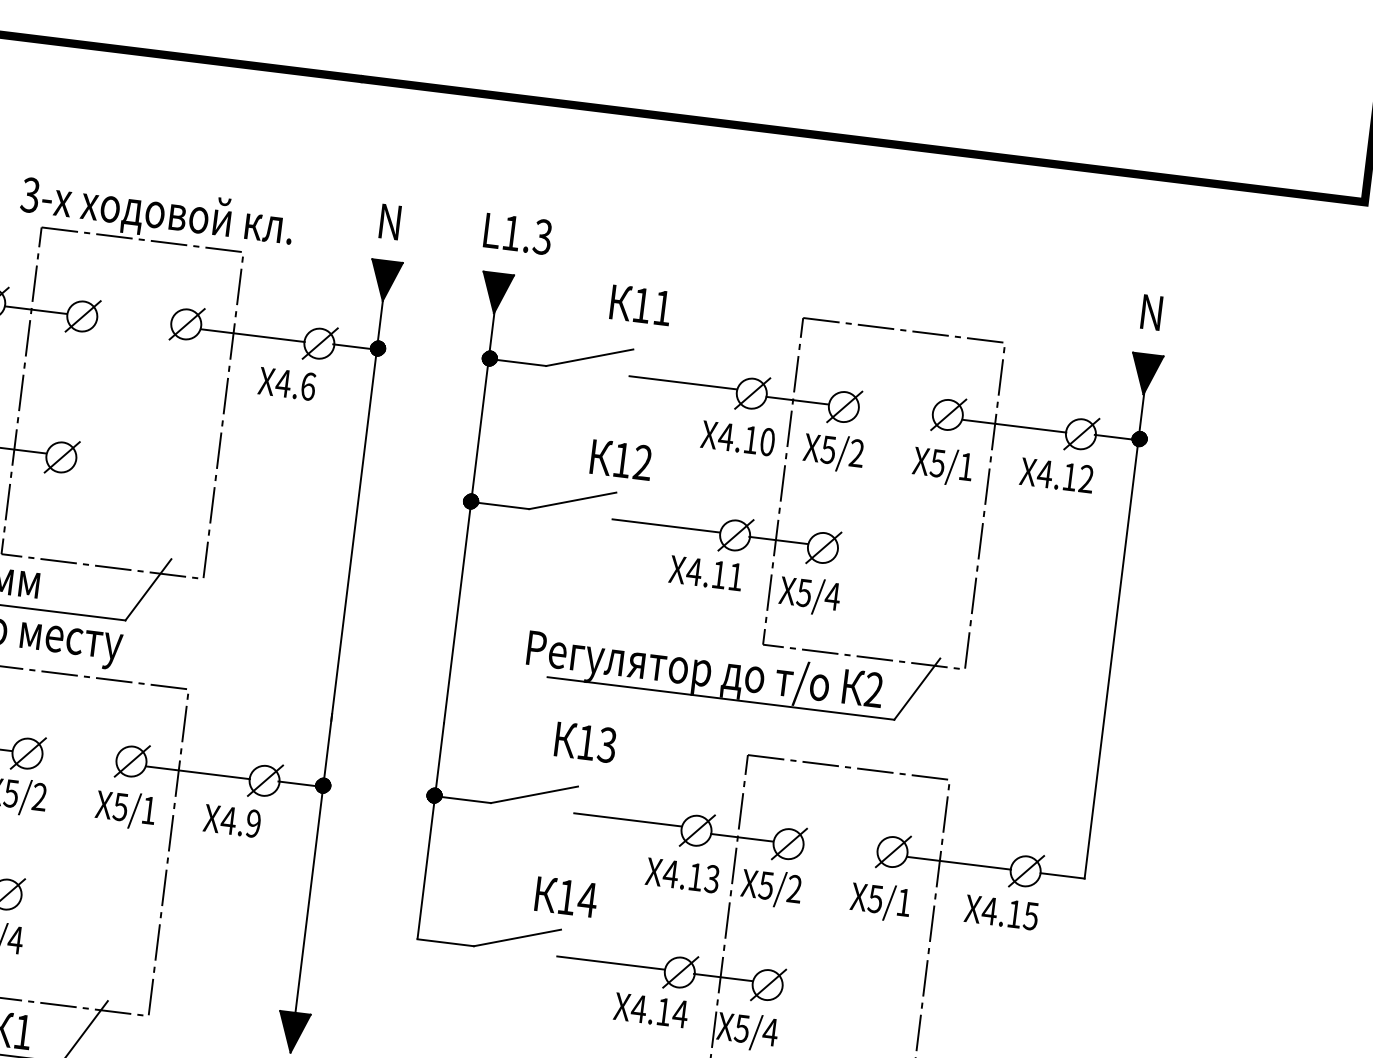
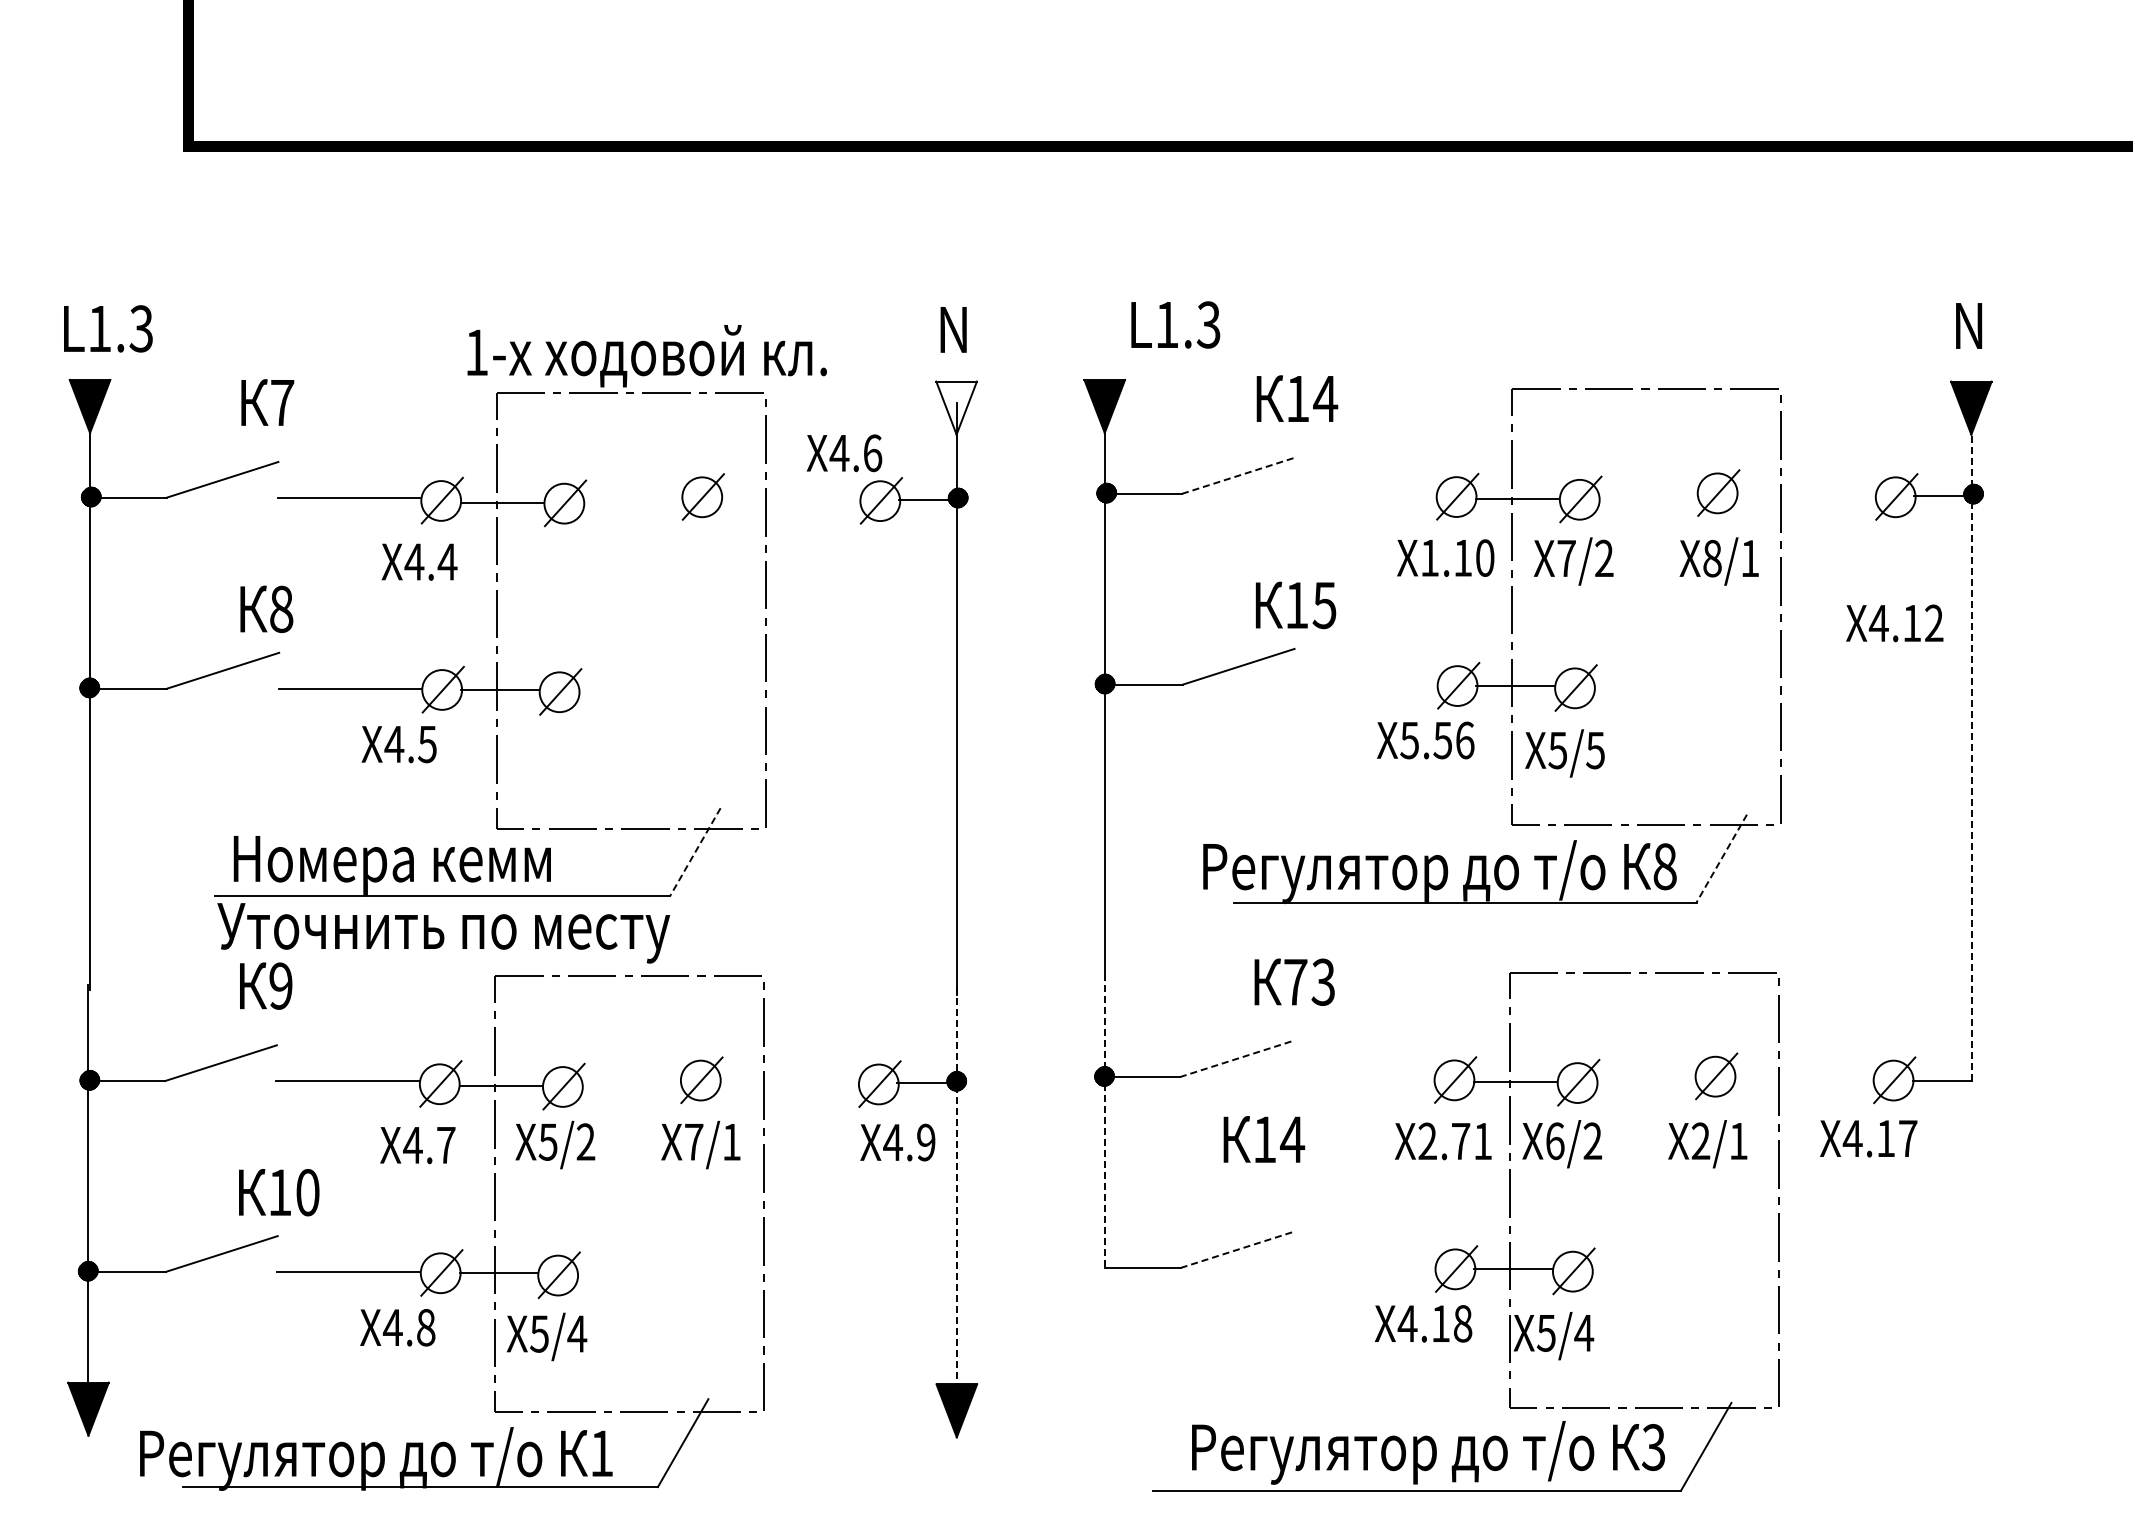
text: (29, 194) -> (475, 352), 3- -> 1-
text: (517, 233) -> (1175, 324), moved
fill: (385, 280) -> (956, 407), removed
text: (662, 307) -> (1325, 398), 11 -> 14
line: (252, 335) -> (791, 501), removed
line: (589, 357) -> (1237, 475), solid -> dashed
line: (683, 382) -> (1364, 493), removed
text: (287, 384) -> (844, 453), moved
line: (1014, 426) -> (1807, 497), removed
text: (725, 437) -> (1429, 558), 4.10 -> 1.10
text: (828, 449) -> (1566, 558), 5/2 -> 7/2
text: (642, 462) -> (1324, 605), 12 -> 15
text: (937, 463) -> (1711, 558), 5/1 -> 8/1
text: (1056, 475) -> (1894, 623), moved
line: (665, 525) -> (1364, 684), removed
text: (714, 574) -> (1436, 740), 4.11 -> 5.56
line: (148, 590) -> (695, 852), solid -> dashed
text: (832, 596) -> (1595, 750), 5/4 -> 5/5
line: (1116, 622) -> (1972, 739), solid -> dashed
text: (873, 689) -> (1664, 866), 2 -> 8
line: (917, 689) -> (1721, 858), solid -> dashed
text: (586, 742) -> (1295, 982), 13 -> 73
line: (198, 772) -> (790, 1084), removed
line: (534, 794) -> (1235, 1059), solid -> dashed
text: (120, 807) -> (693, 1142), 5/1 -> 7/1
line: (627, 820) -> (1362, 1077), removed
text: (232, 821) -> (897, 1142), moved
line: (431, 830) -> (1105, 1122), solid -> dashed
line: (959, 863) -> (1805, 1080), removed
line: (312, 869) -> (956, 1193), solid -> dashed
text: (690, 876) -> (1454, 1141), 4.13 -> 2.71
text: (765, 885) -> (1554, 1141), 5/2 -> 6/2
text: (566, 897) -> (1264, 1139), moved
text: (875, 899) -> (1700, 1141), 5/1 -> 2/1
text: (1030, 916) -> (1907, 1138), 4.15 -> 4.17
line: (517, 938) -> (1236, 1250), solid -> dashed
line: (610, 962) -> (1362, 1267), removed
text: (680, 1013) -> (1462, 1323), 4.14 -> 4.18

